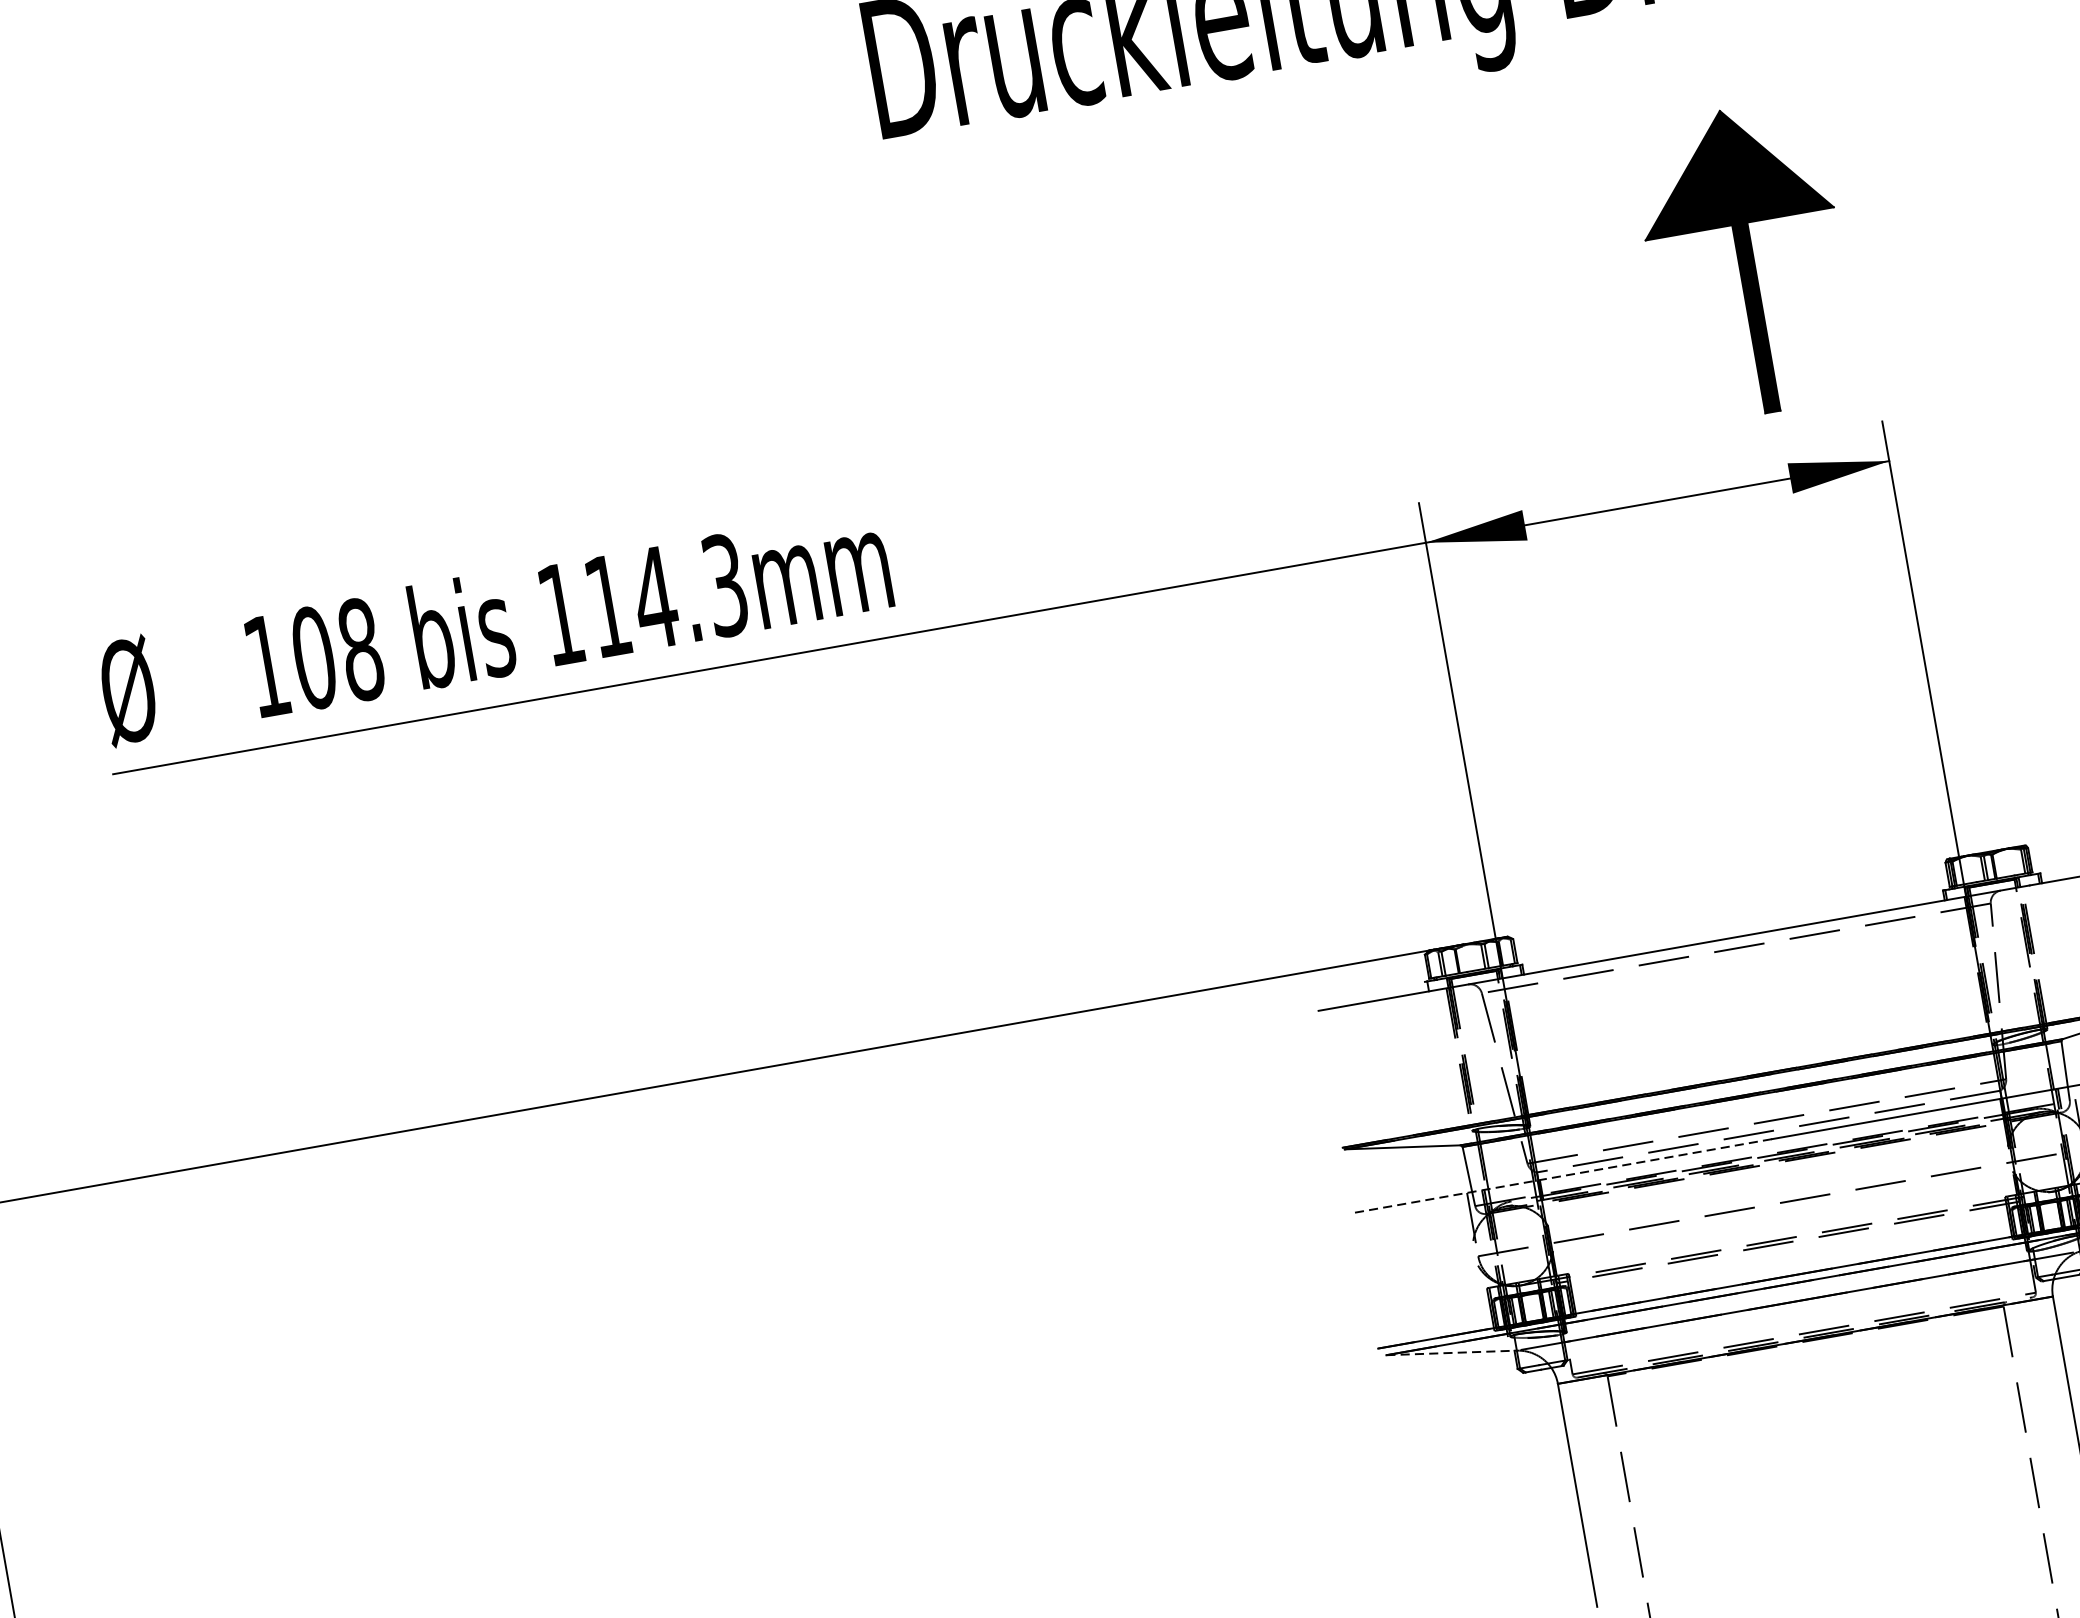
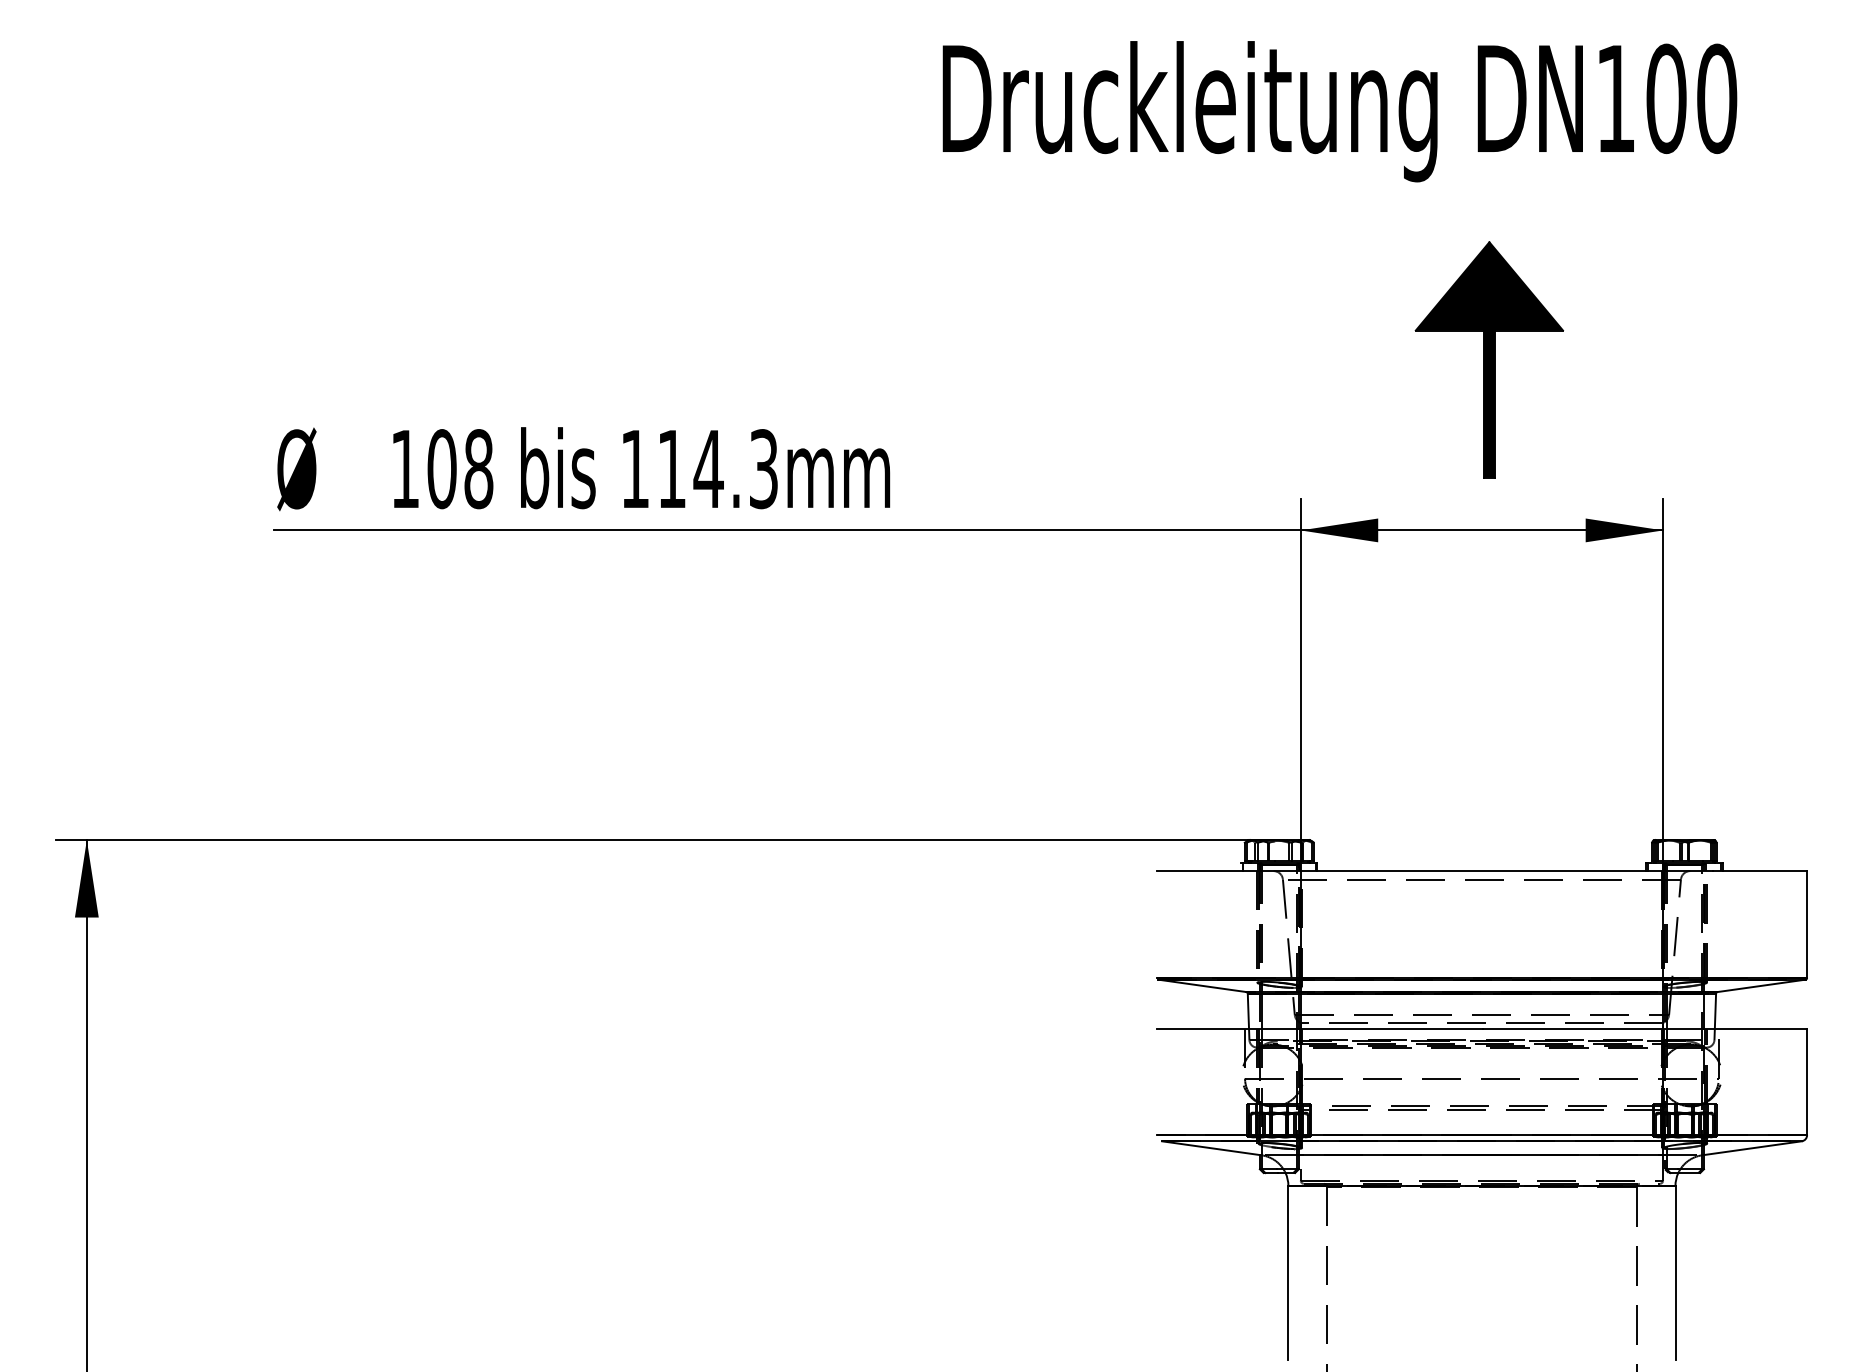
part: (1746, 260) -> (1489, 359), moved
line: (1562, 1176) -> (1319, 1029), dashed -> solid
line: (1452, 1353) -> (1212, 1148), dashed -> solid

